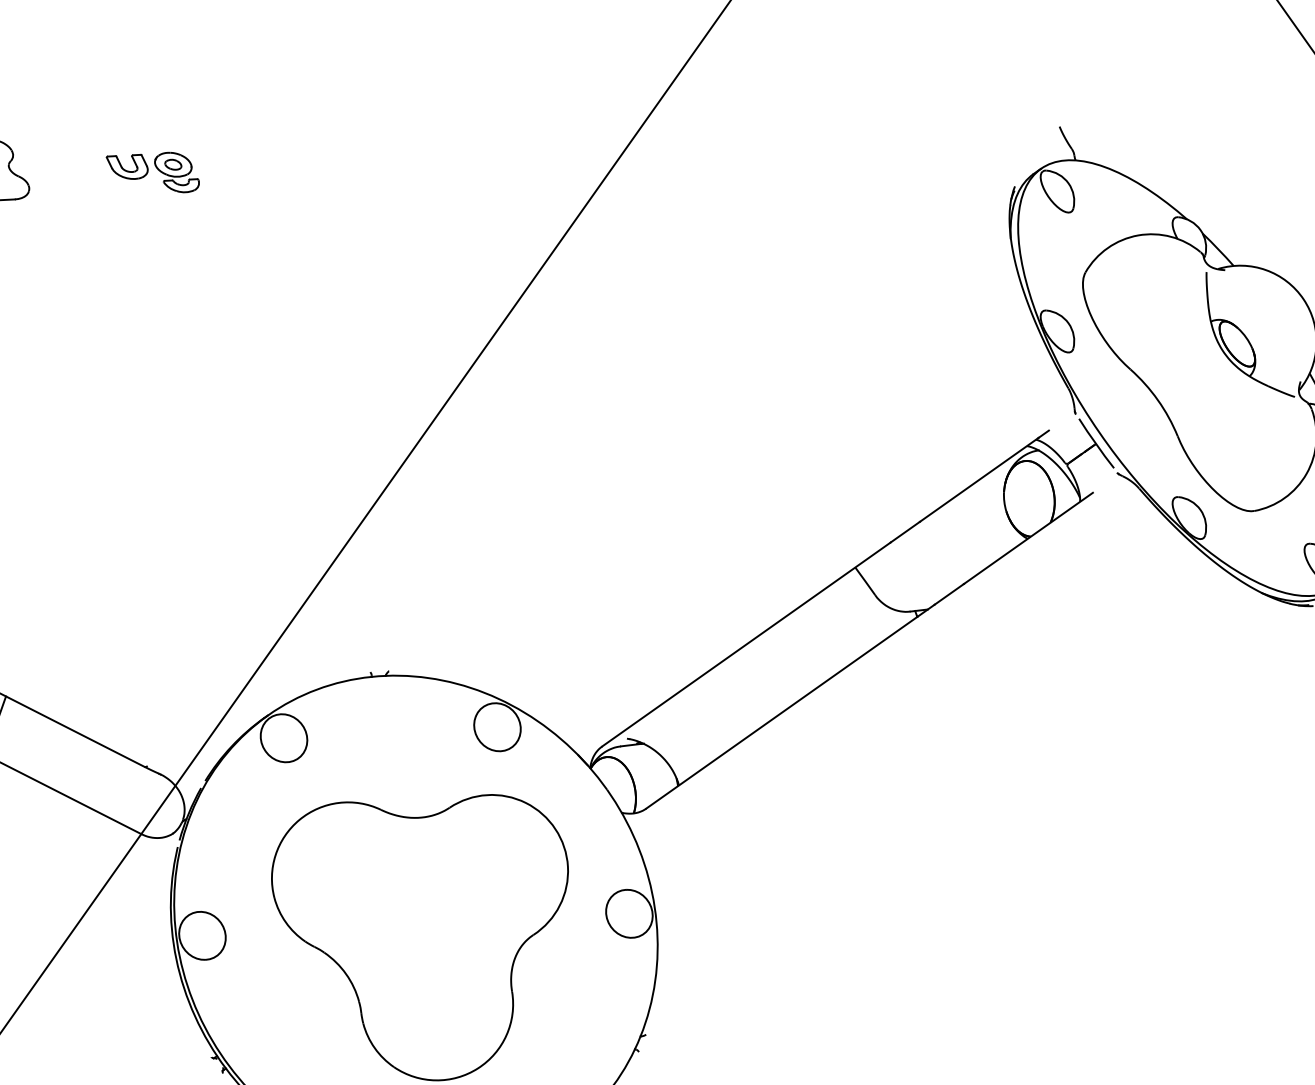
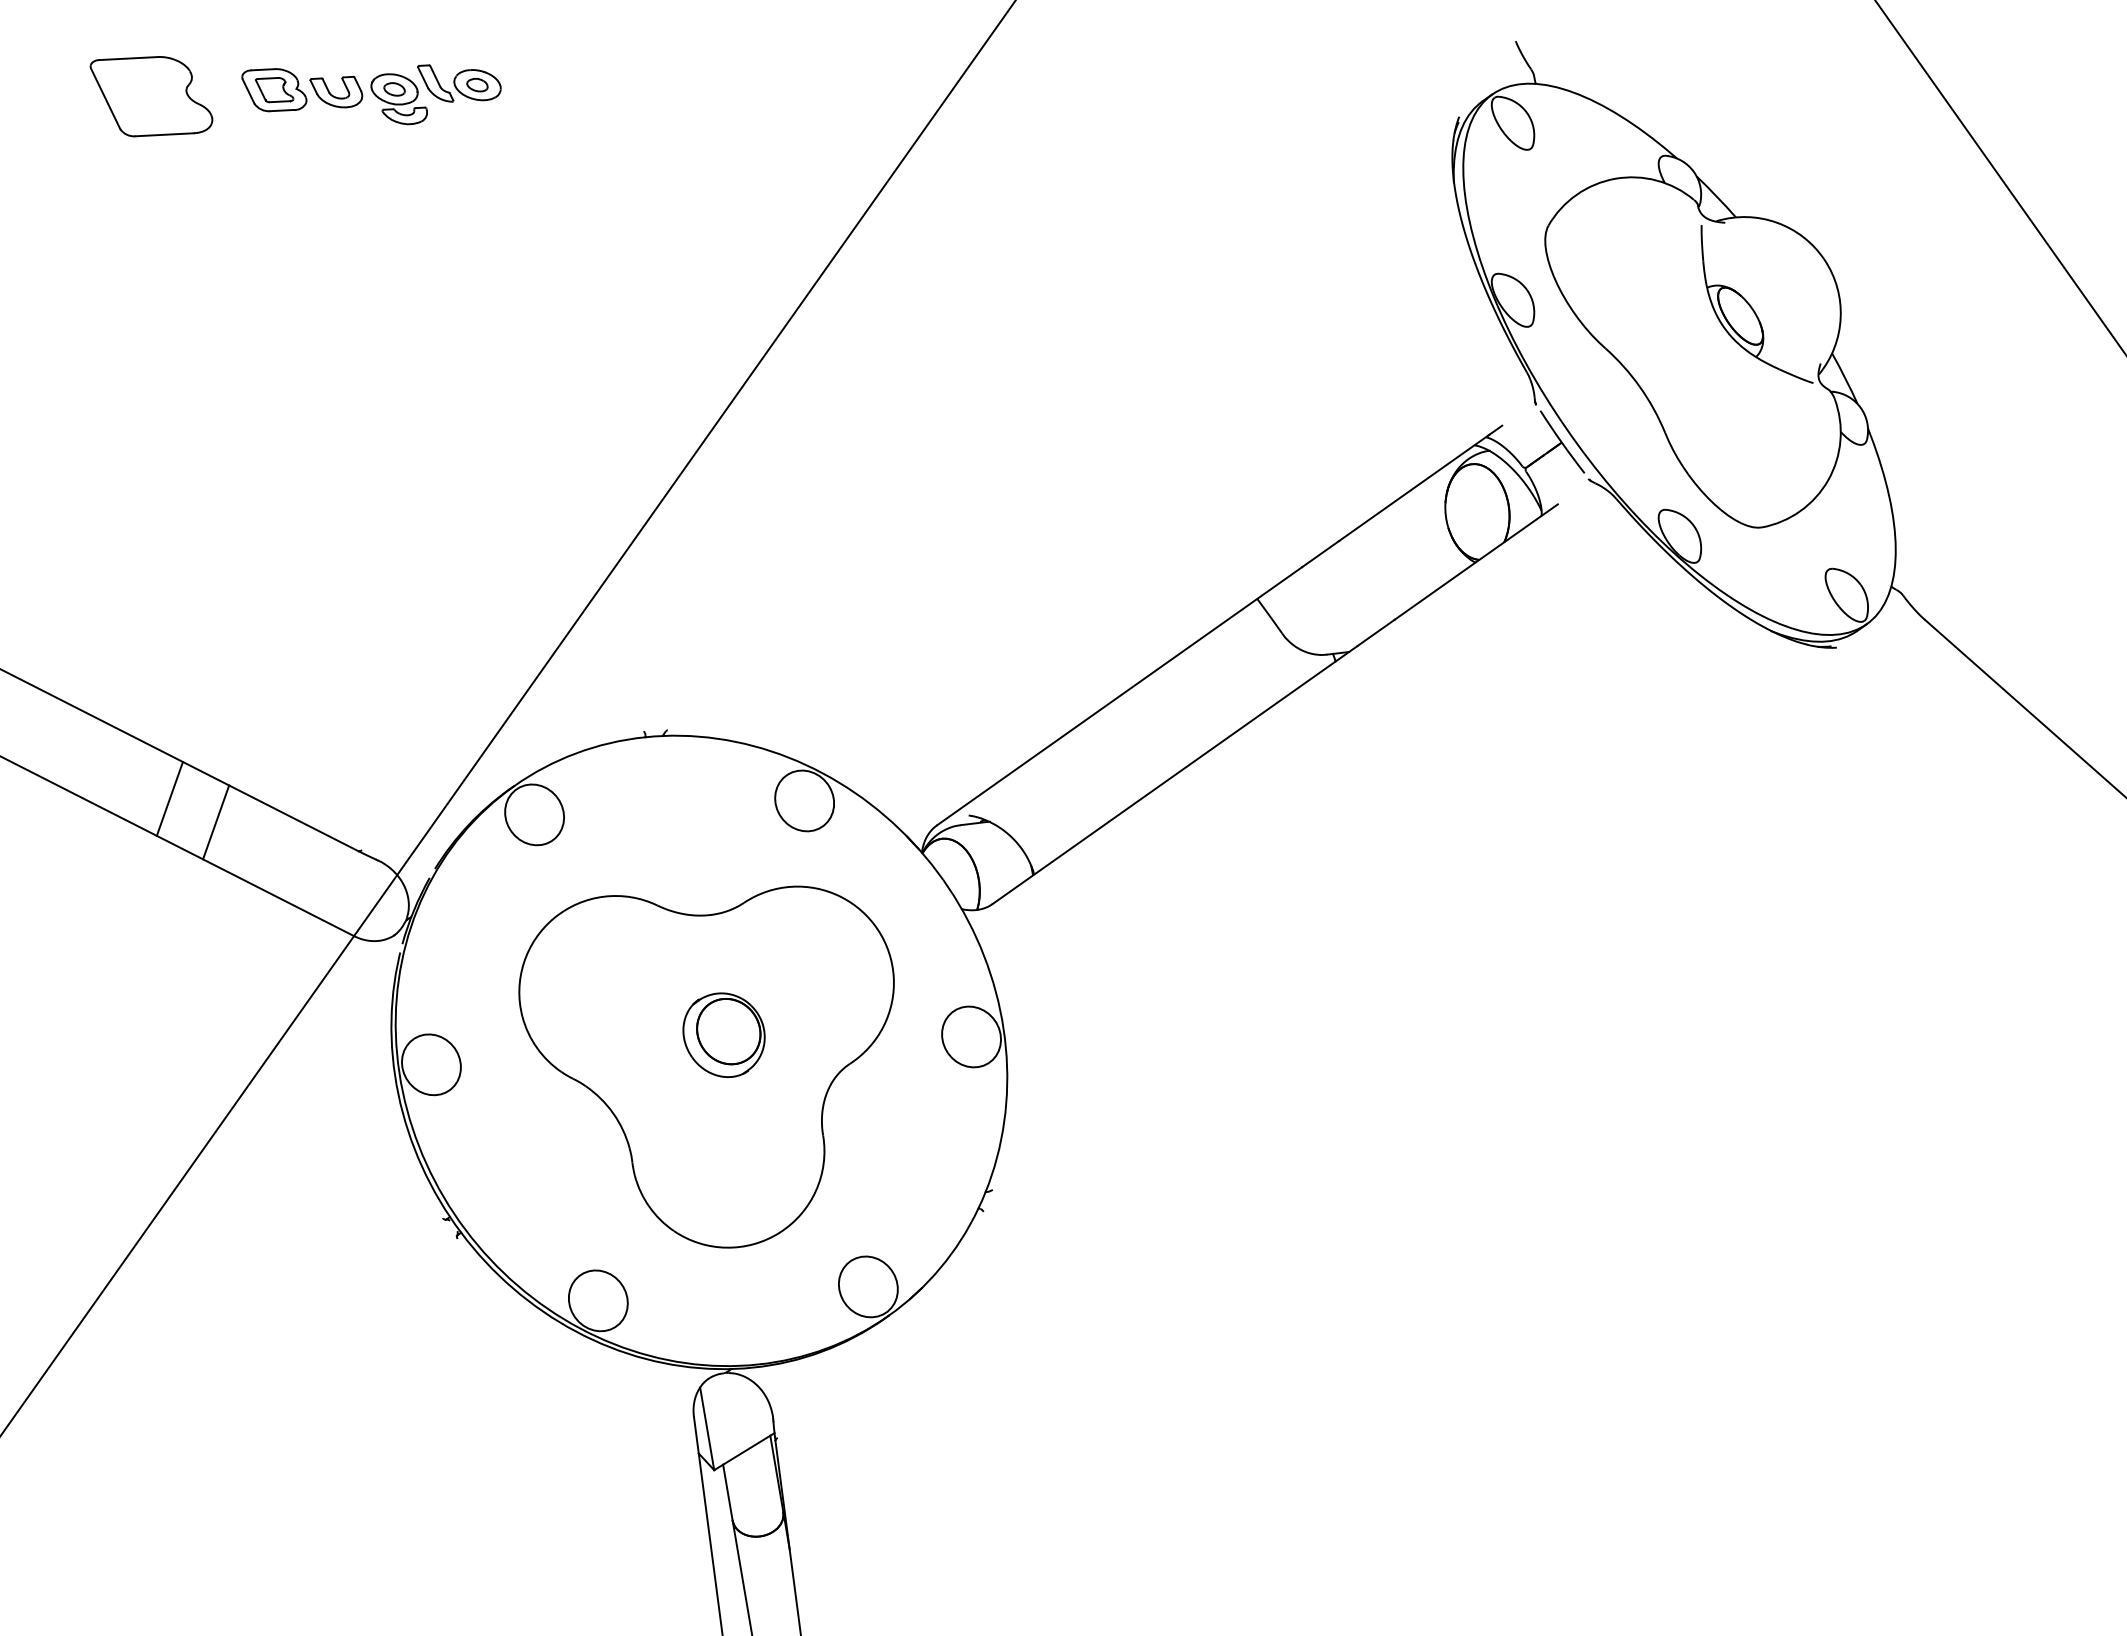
part: (224, 160) -> (459, 83), added
part: (78, 165) -> (274, 90), added
line: (32, 744) -> (216, 822), added
part: (433, 911) -> (723, 1034), added

